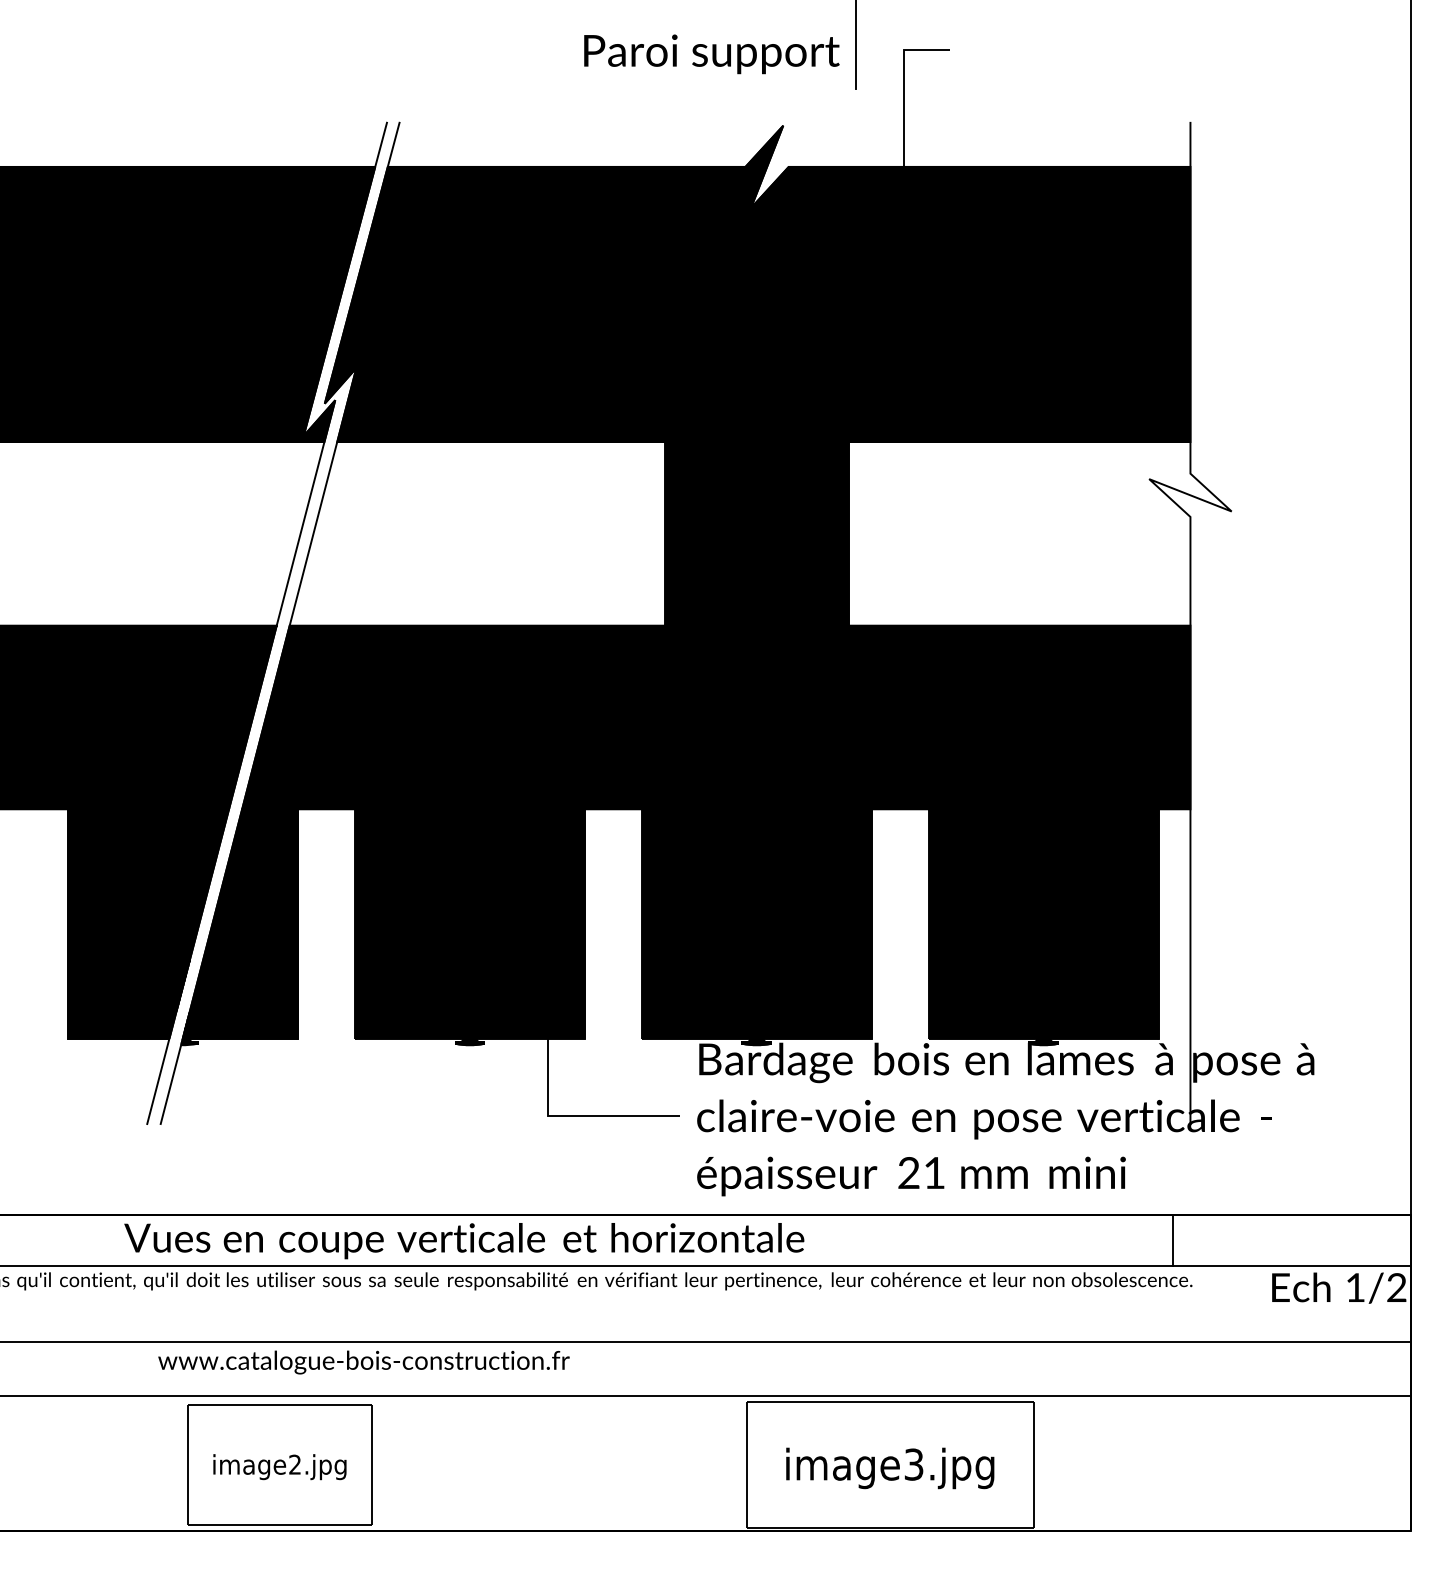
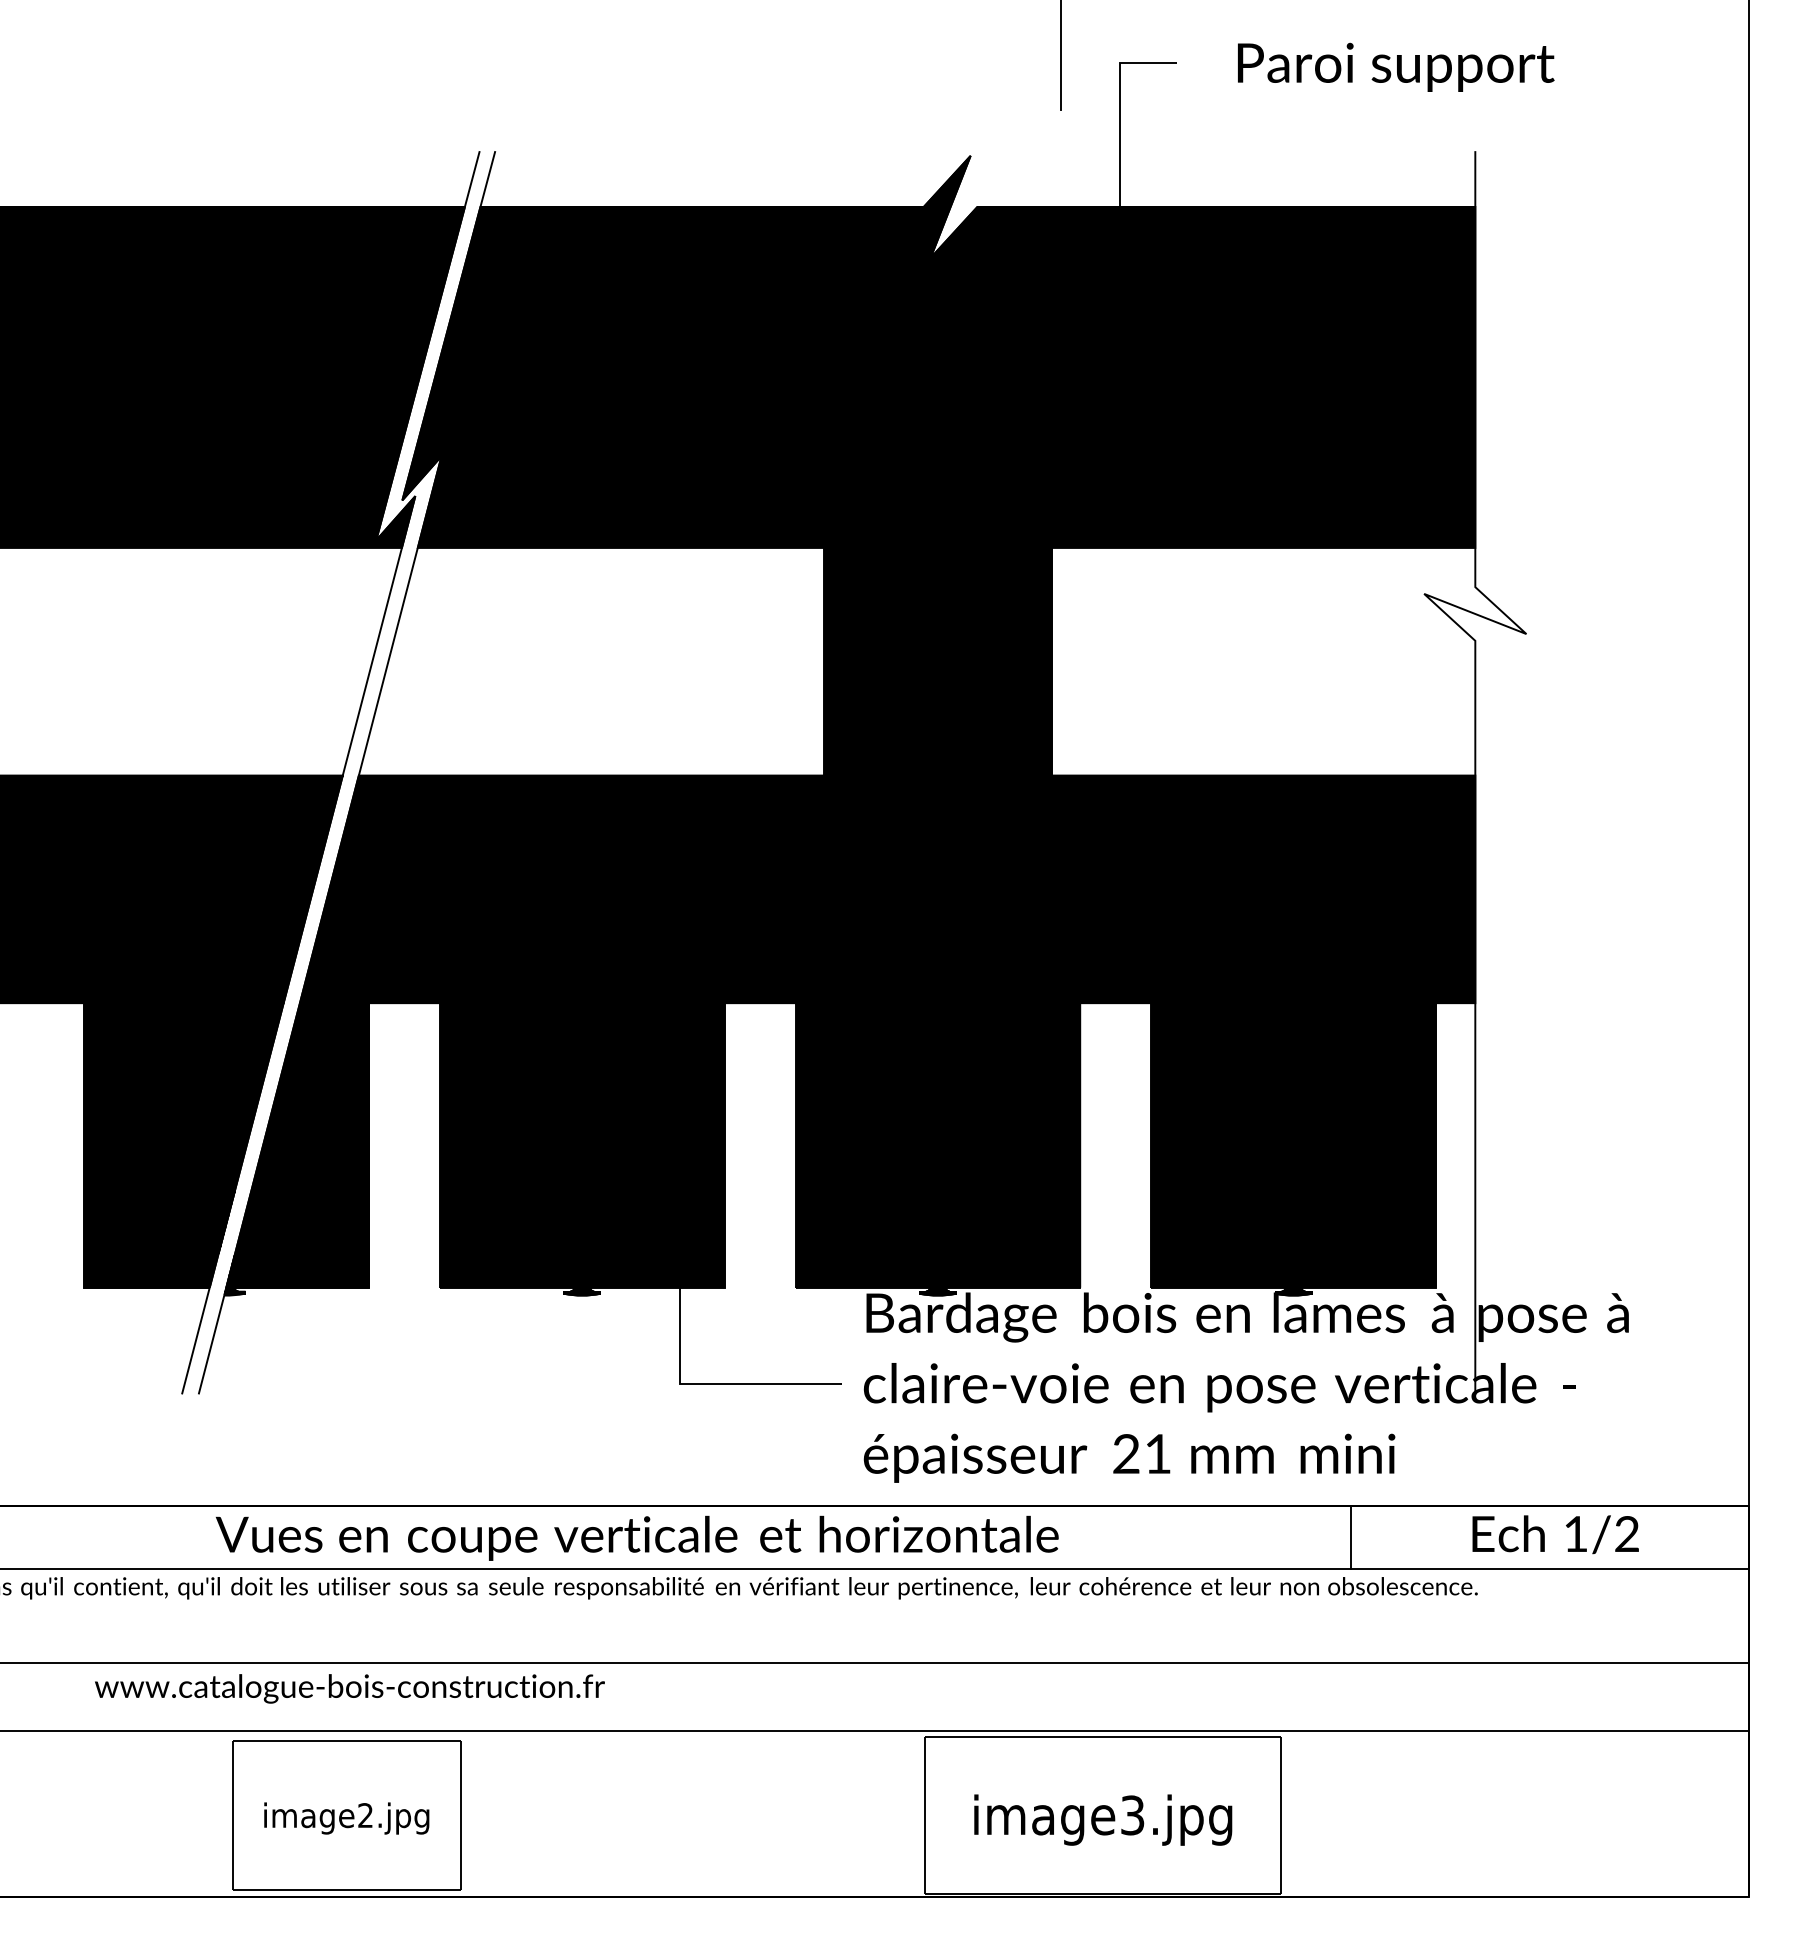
text: (712, 53) -> (1396, 66), moved
text: (463, 1240) -> (636, 1537), moved
line: (1172, 1240) -> (1351, 1537), moved
text: (1339, 1288) -> (1555, 1534), moved
text: (363, 1362) -> (349, 1688), moved

